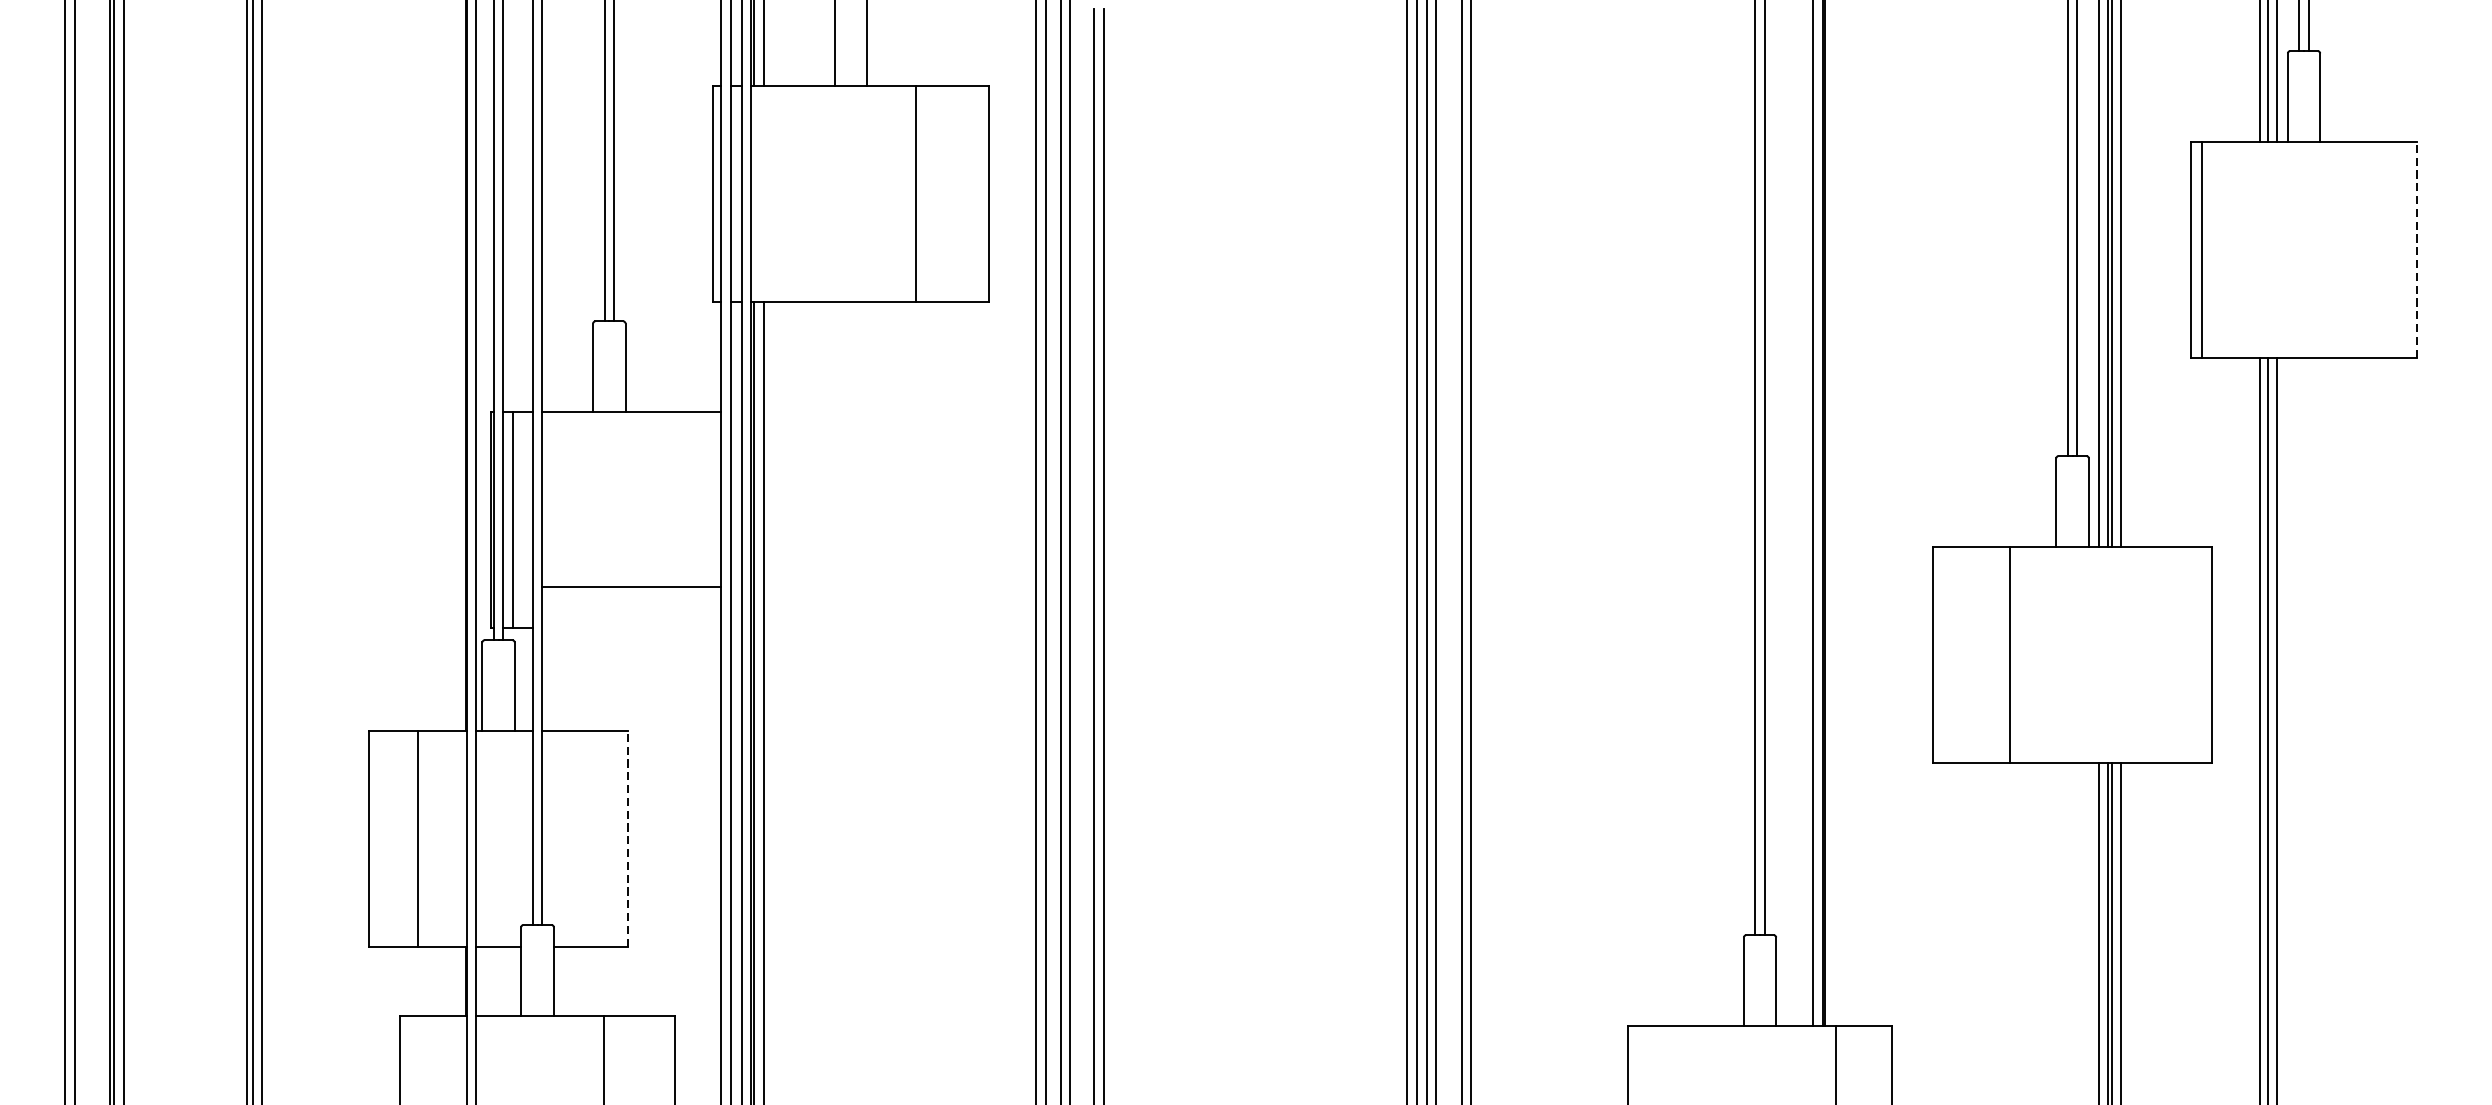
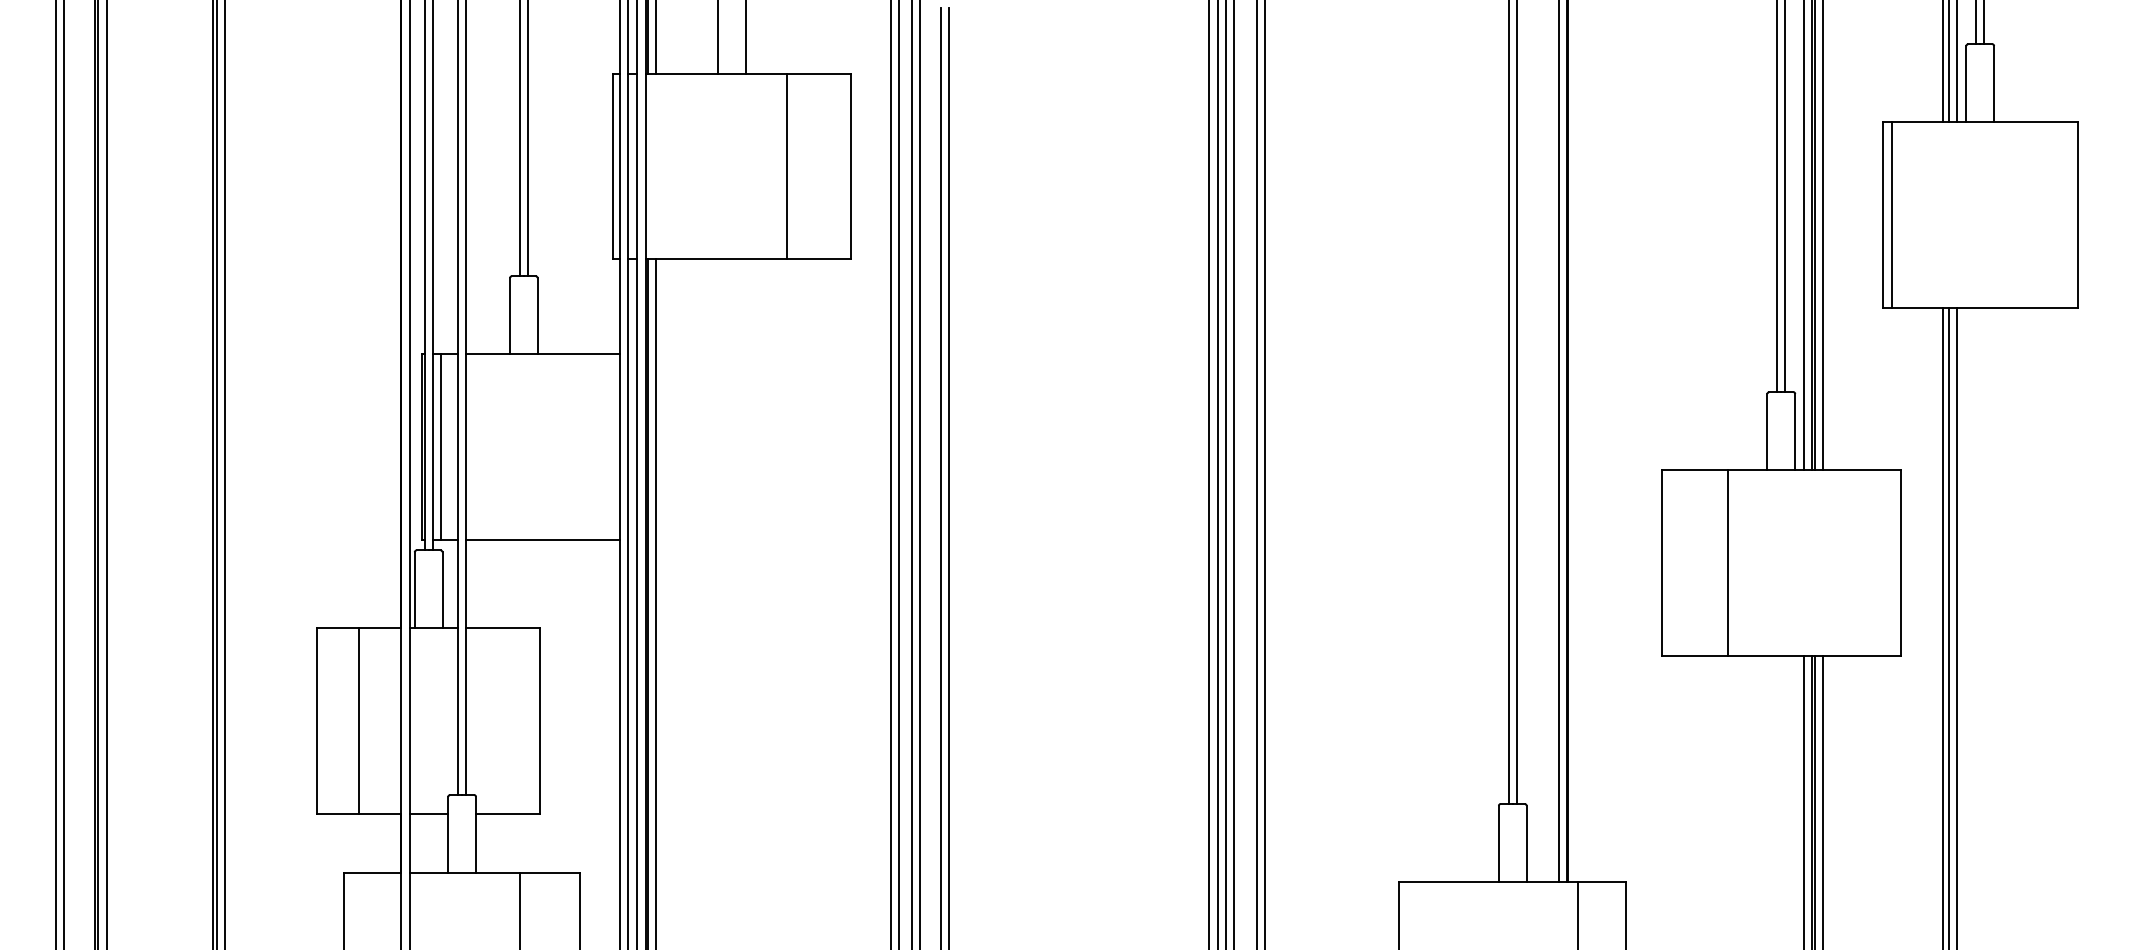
line: (2417, 249) -> (2077, 214), dashed -> solid
line: (631, 586) -> (542, 539), moved
line: (627, 839) -> (539, 721), dashed -> solid

